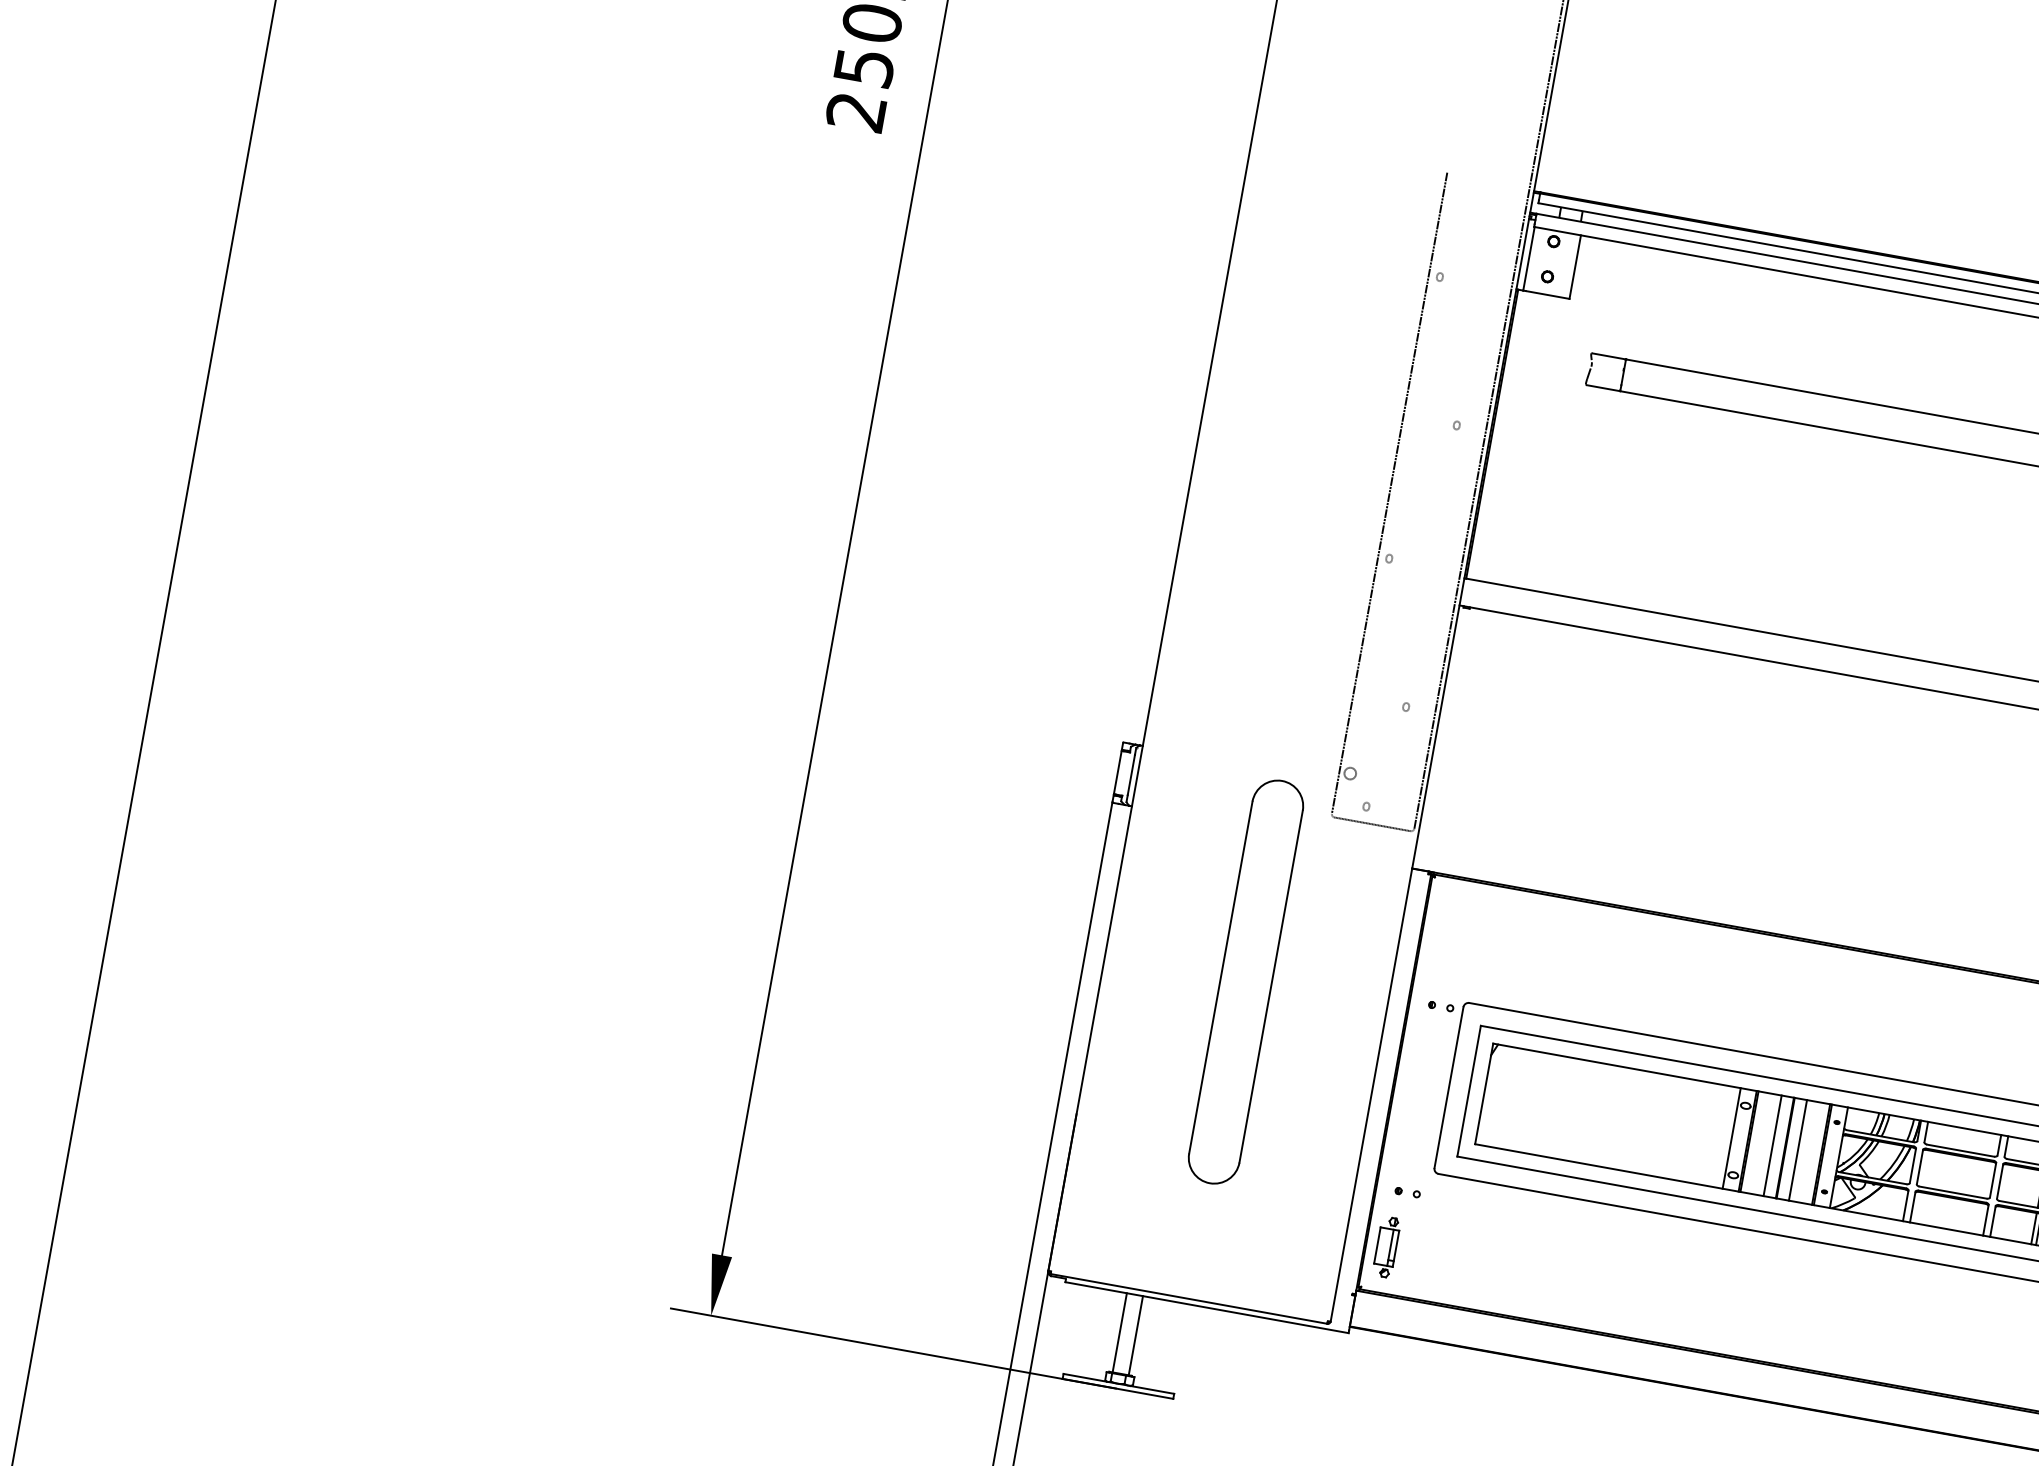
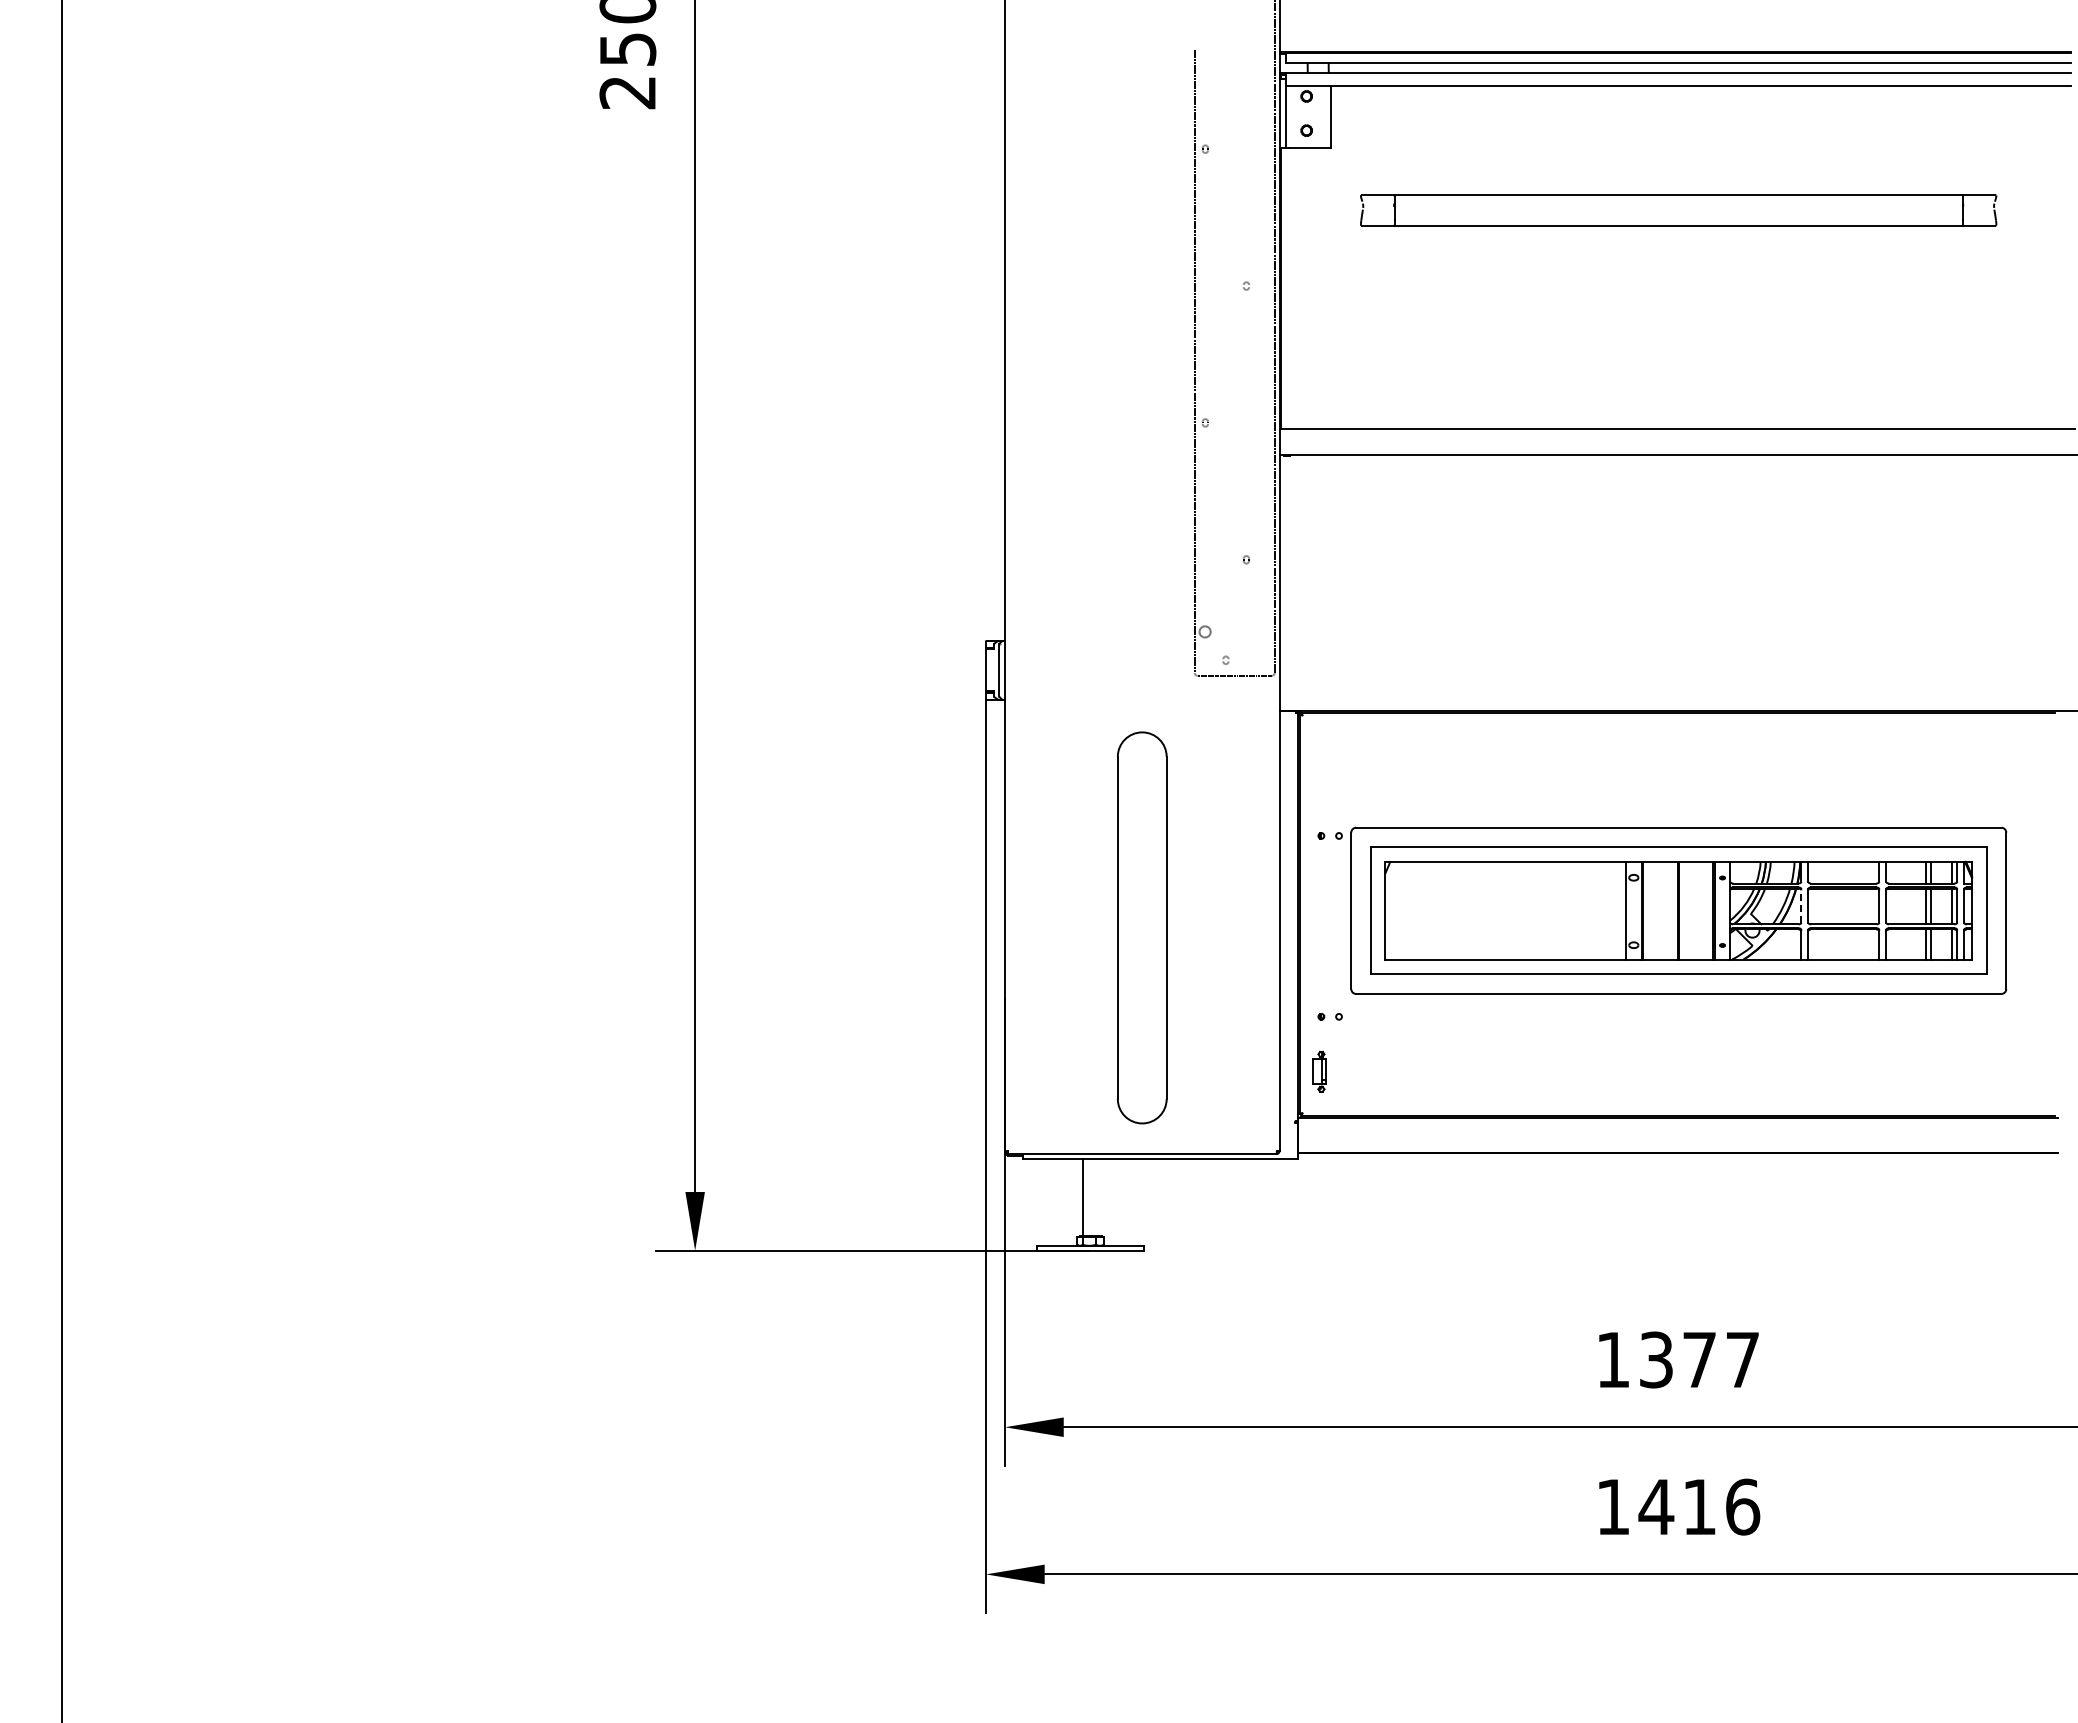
part: (1245, 981) -> (1141, 927), moved
line: (1772, 1145) -> (1665, 910), removed
line: (1798, 1150) -> (1690, 910), removed
line: (1913, 1165) -> (1801, 905), solid -> dashed
part: (1386, 1246) -> (1319, 1071), size x0.7
line: (1135, 1335) -> (1098, 1197), removed

